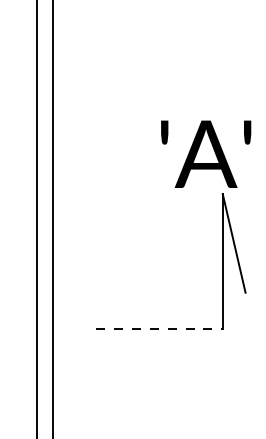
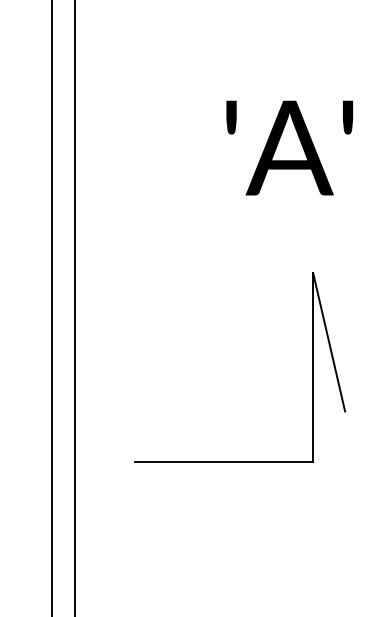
text: (206, 153) -> (290, 146), moved
line: (159, 329) -> (224, 463), dashed -> solid

